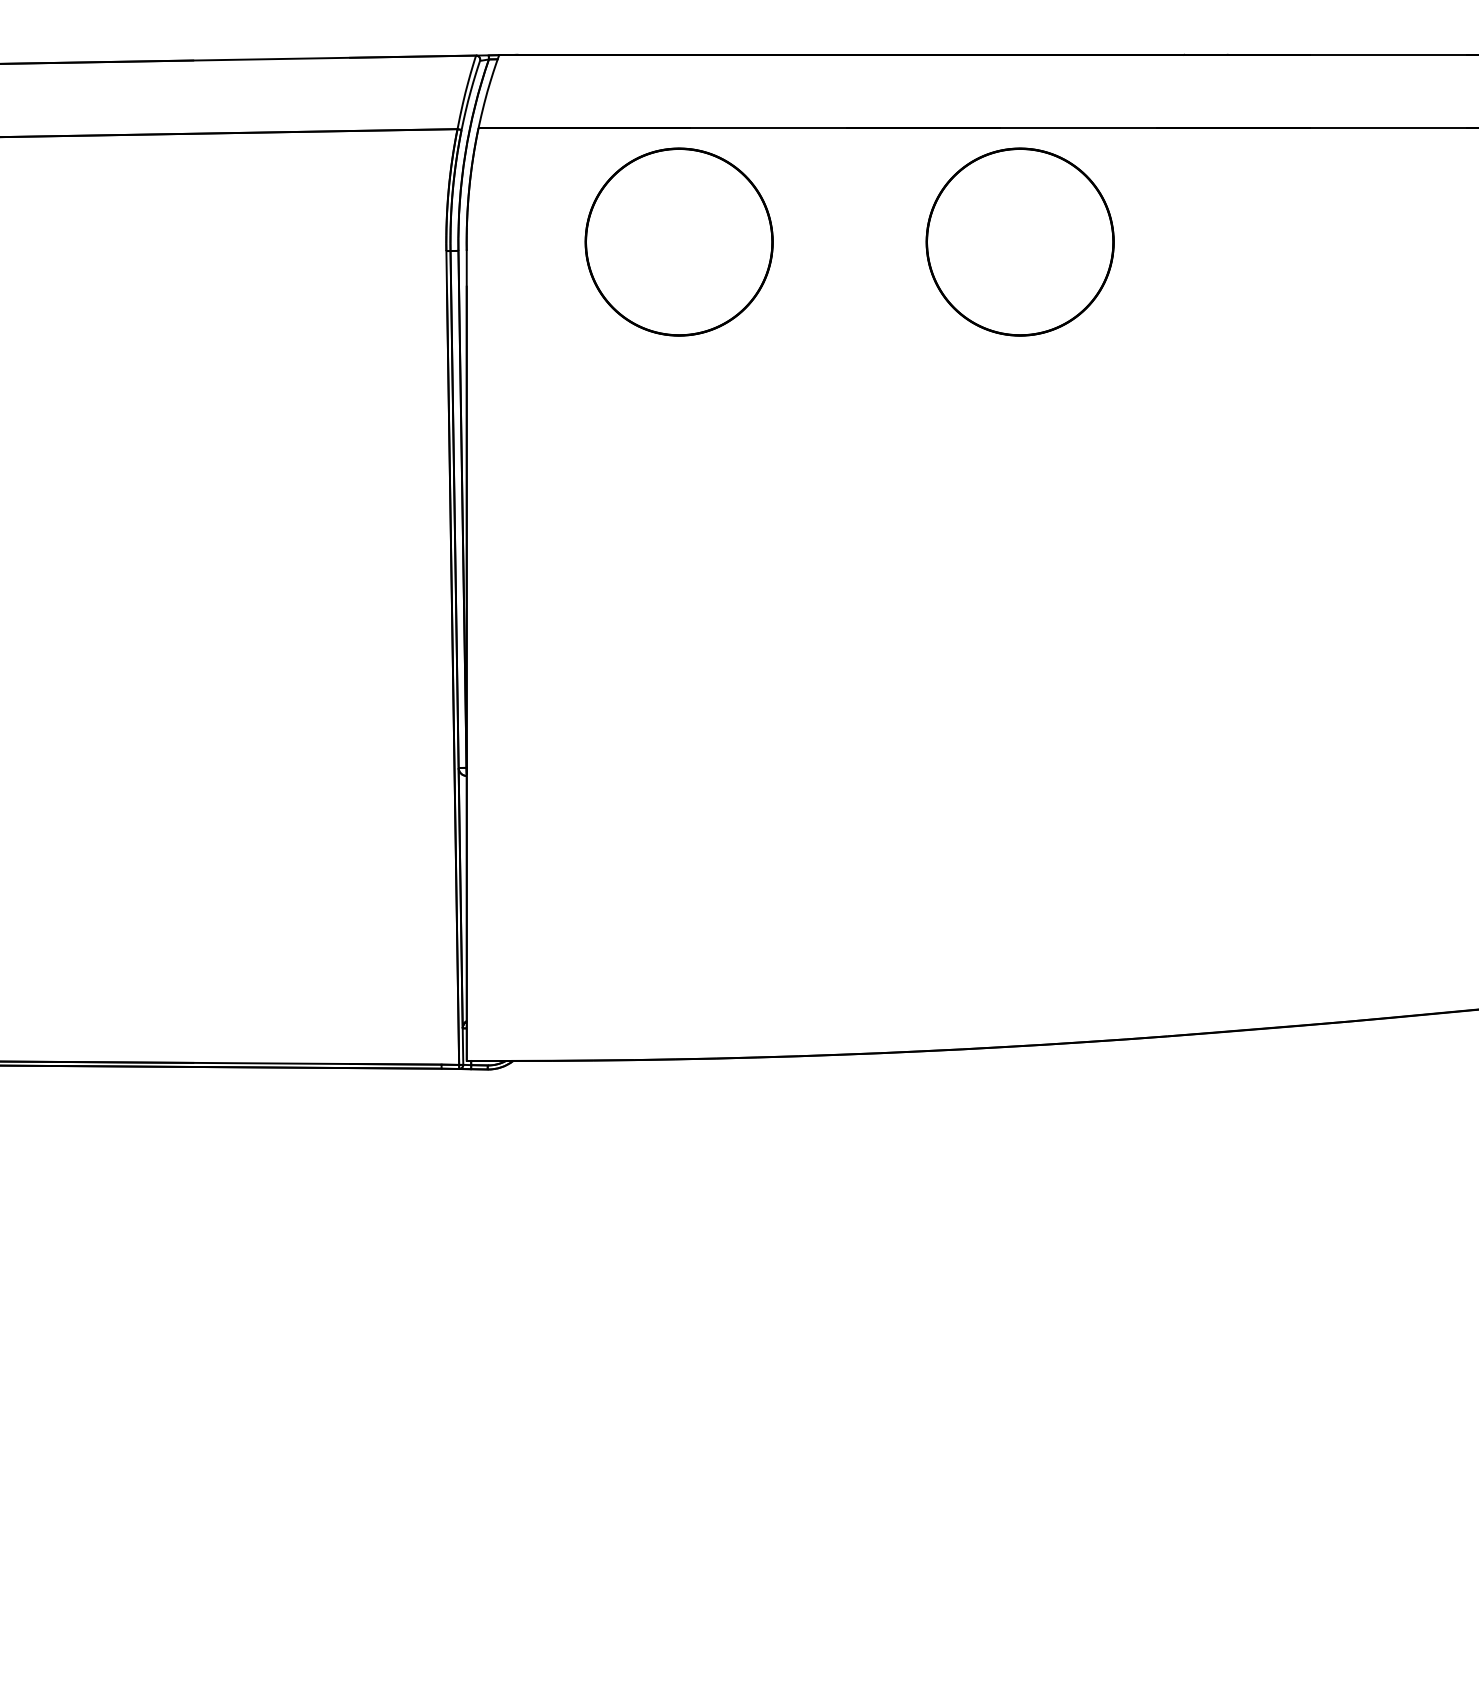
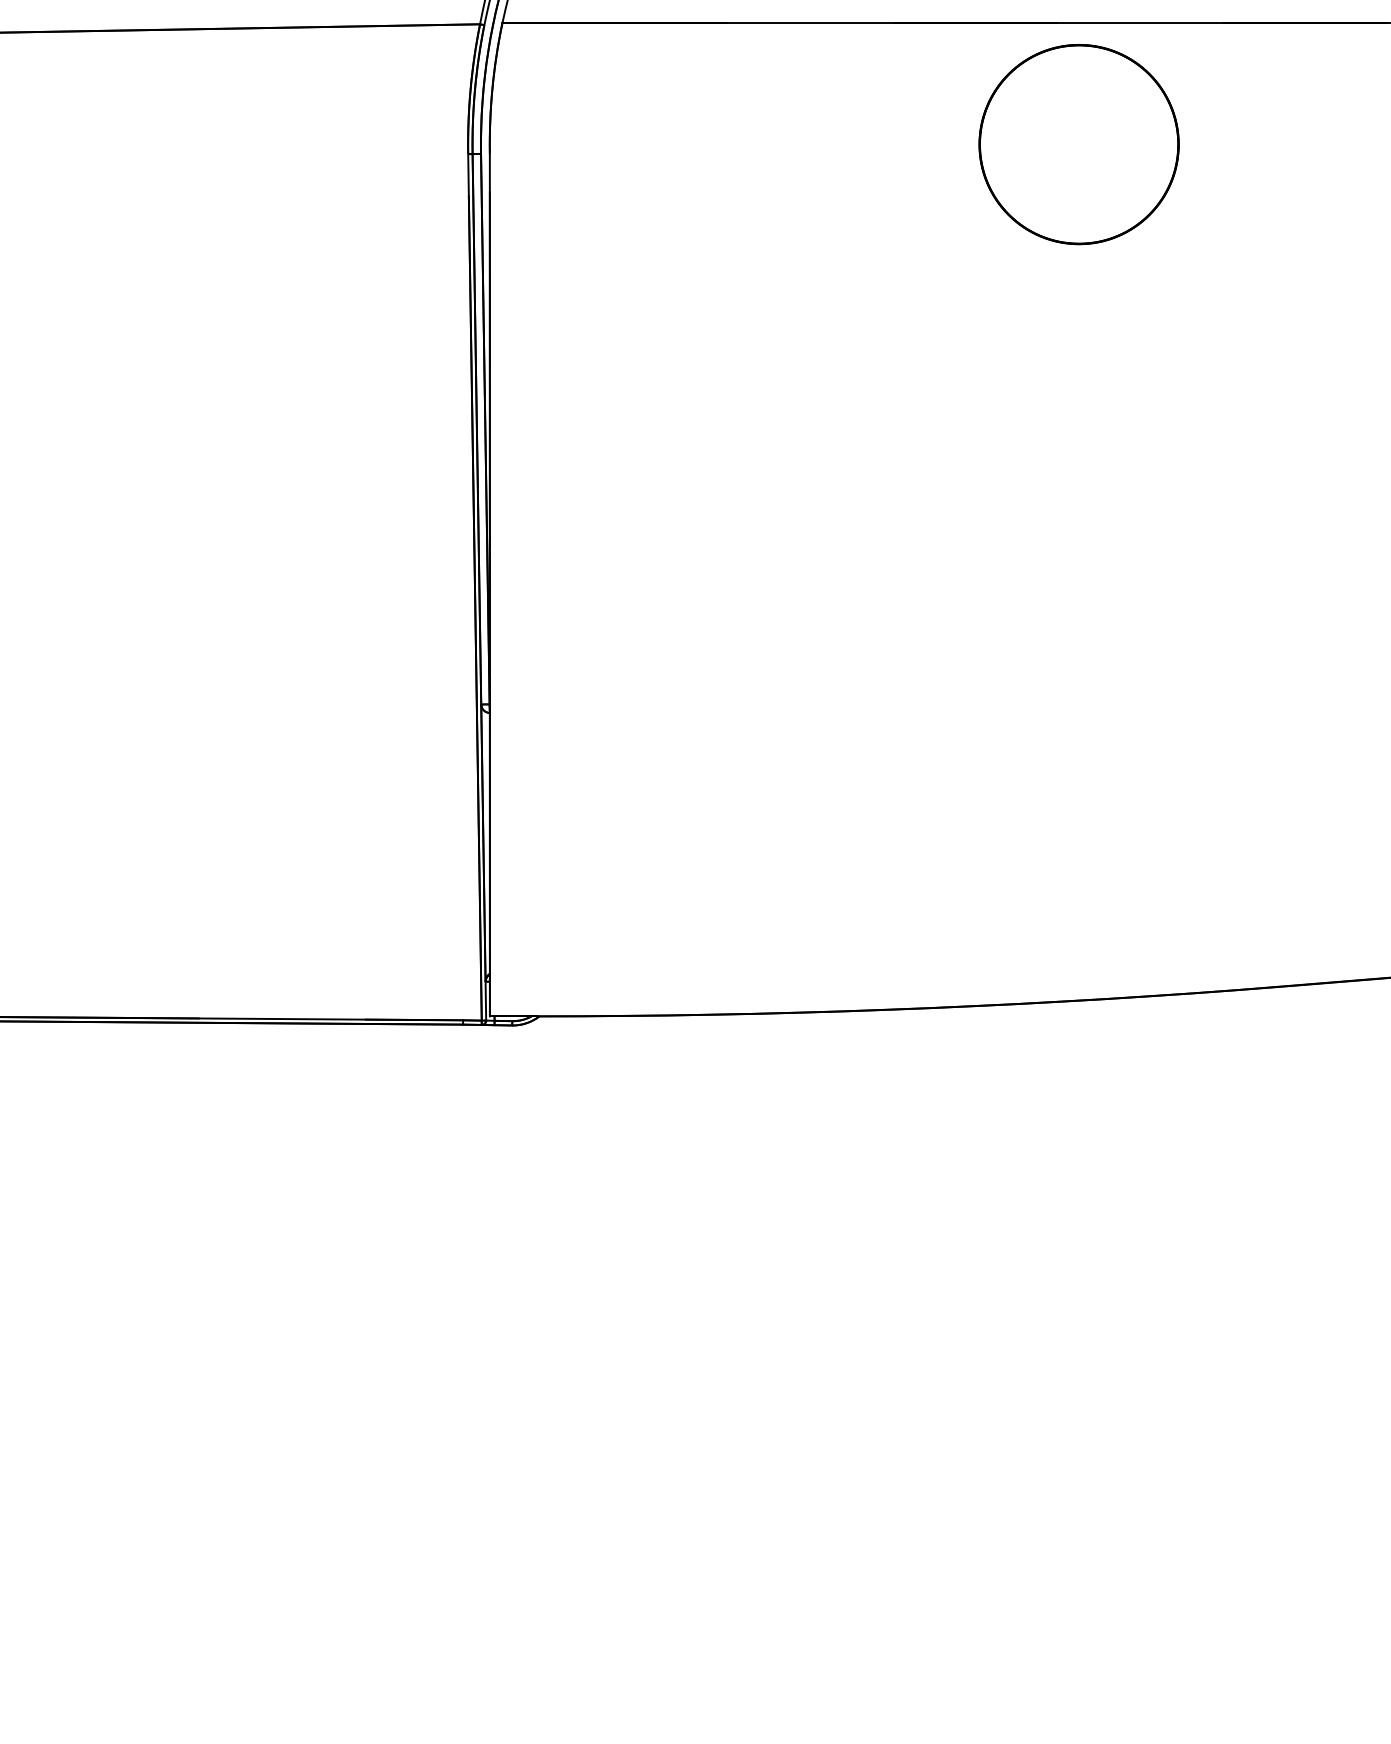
circle: (678, 241) -> (715, 143), removed

